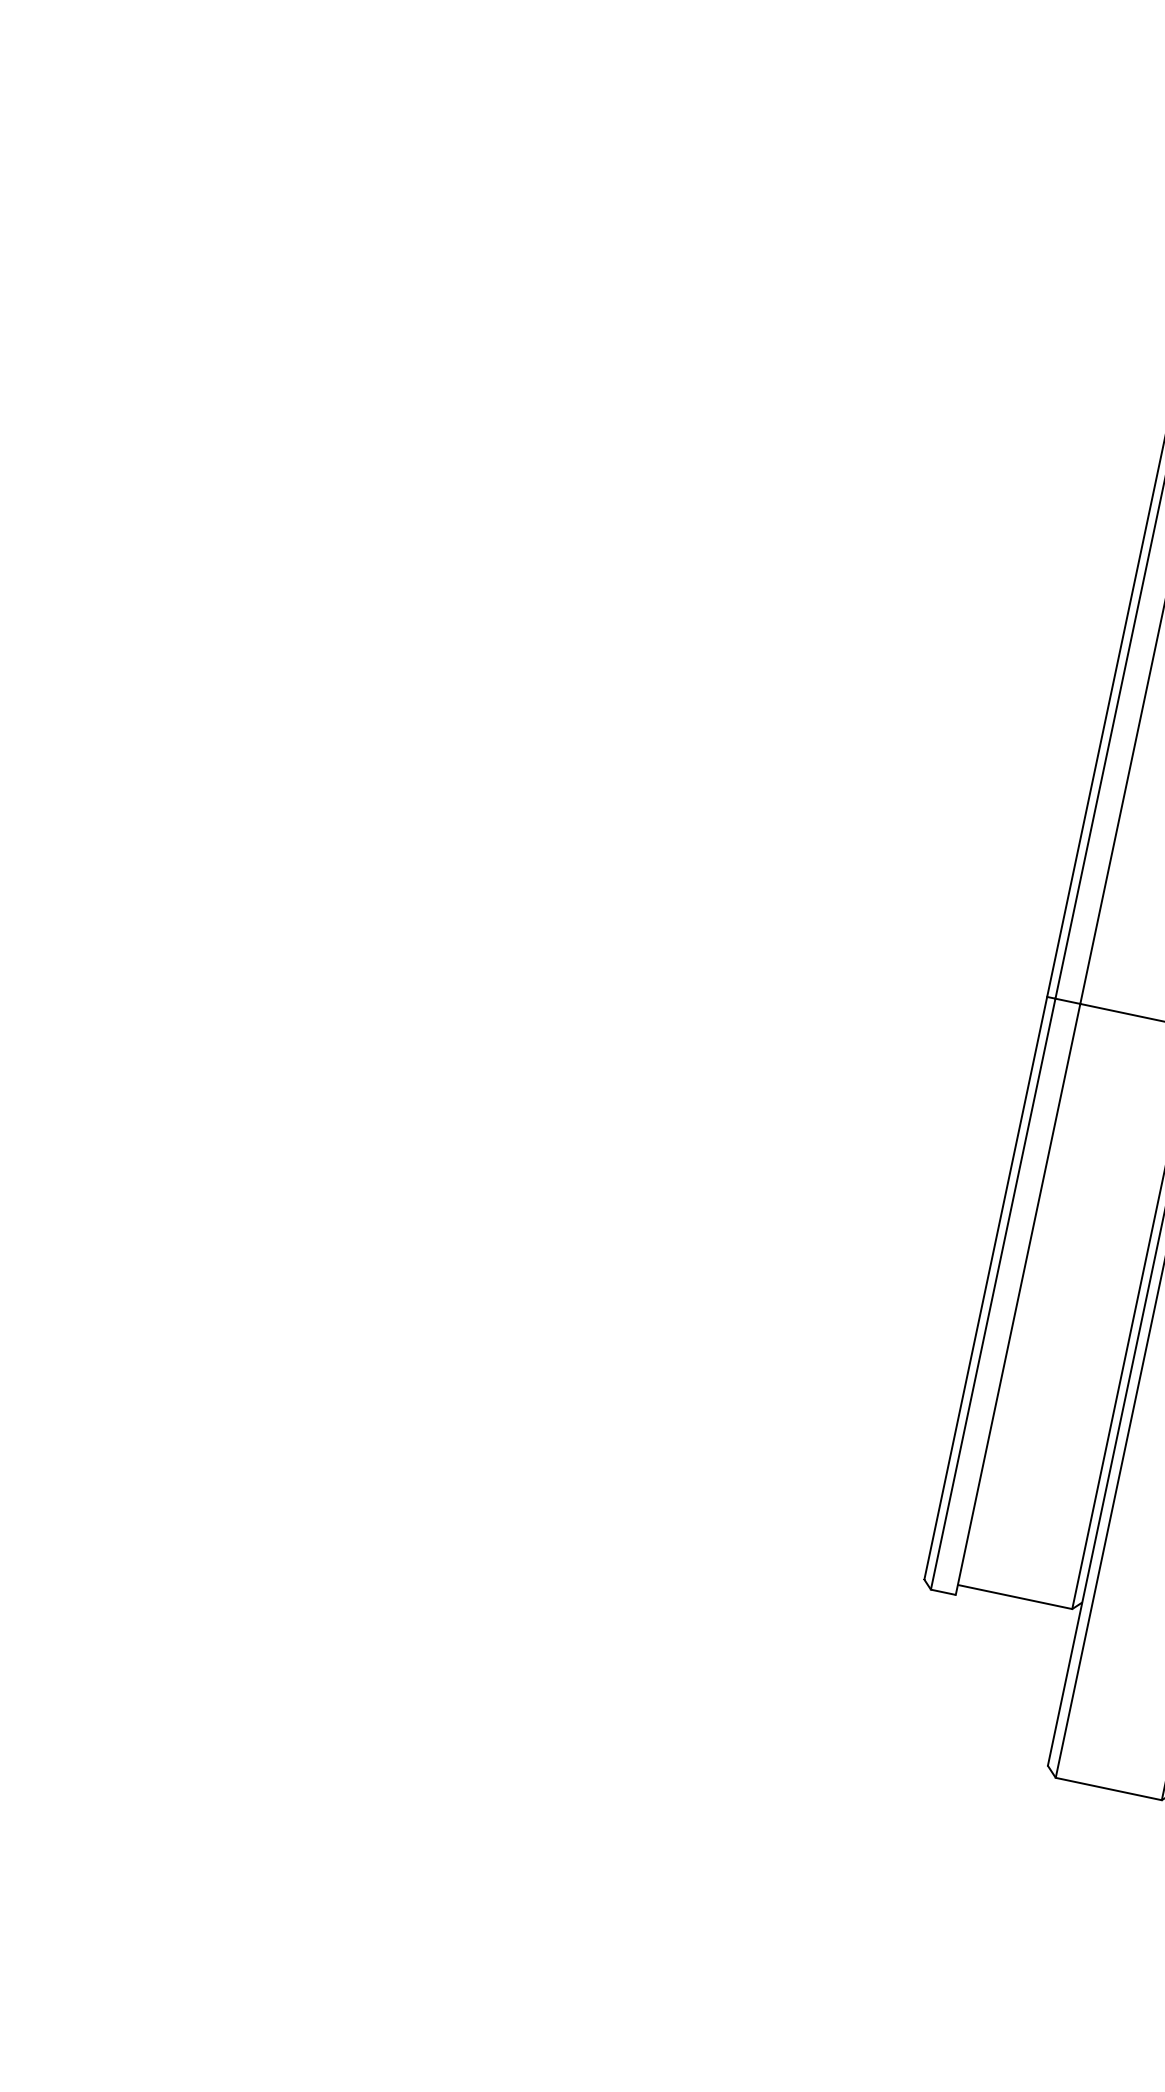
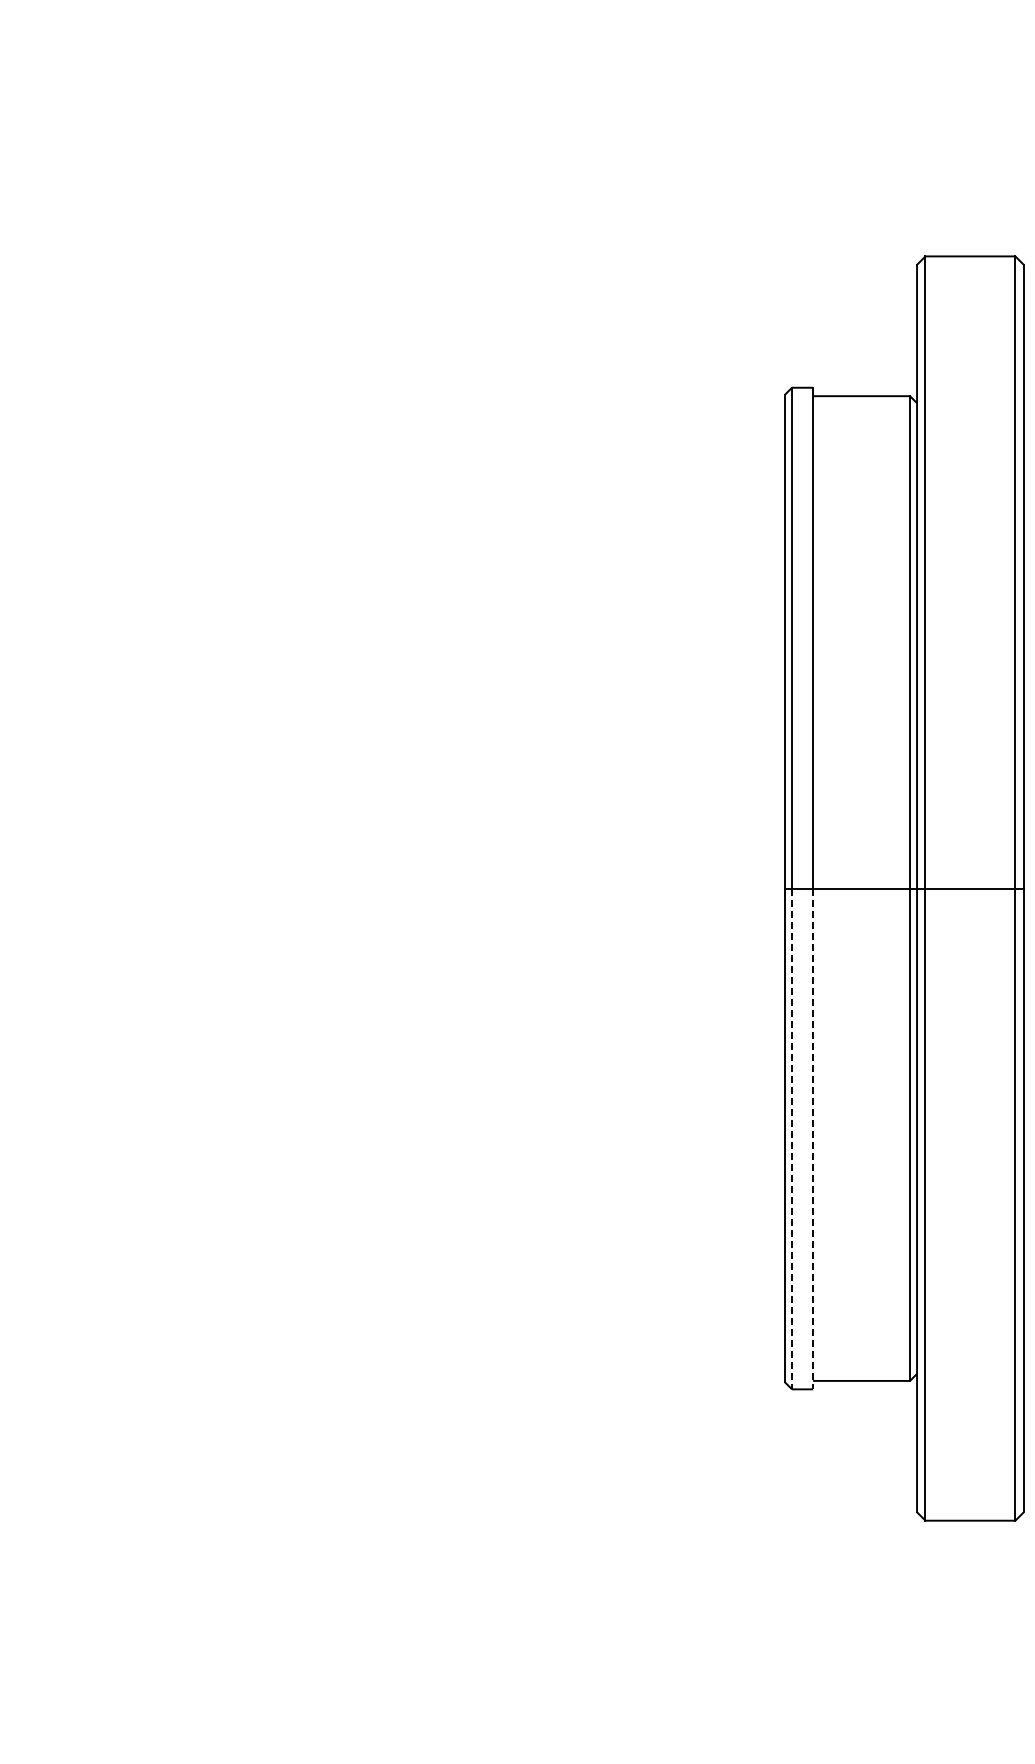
line: (993, 1294) -> (792, 1139), solid -> dashed
line: (1018, 1300) -> (813, 1139), solid -> dashed

